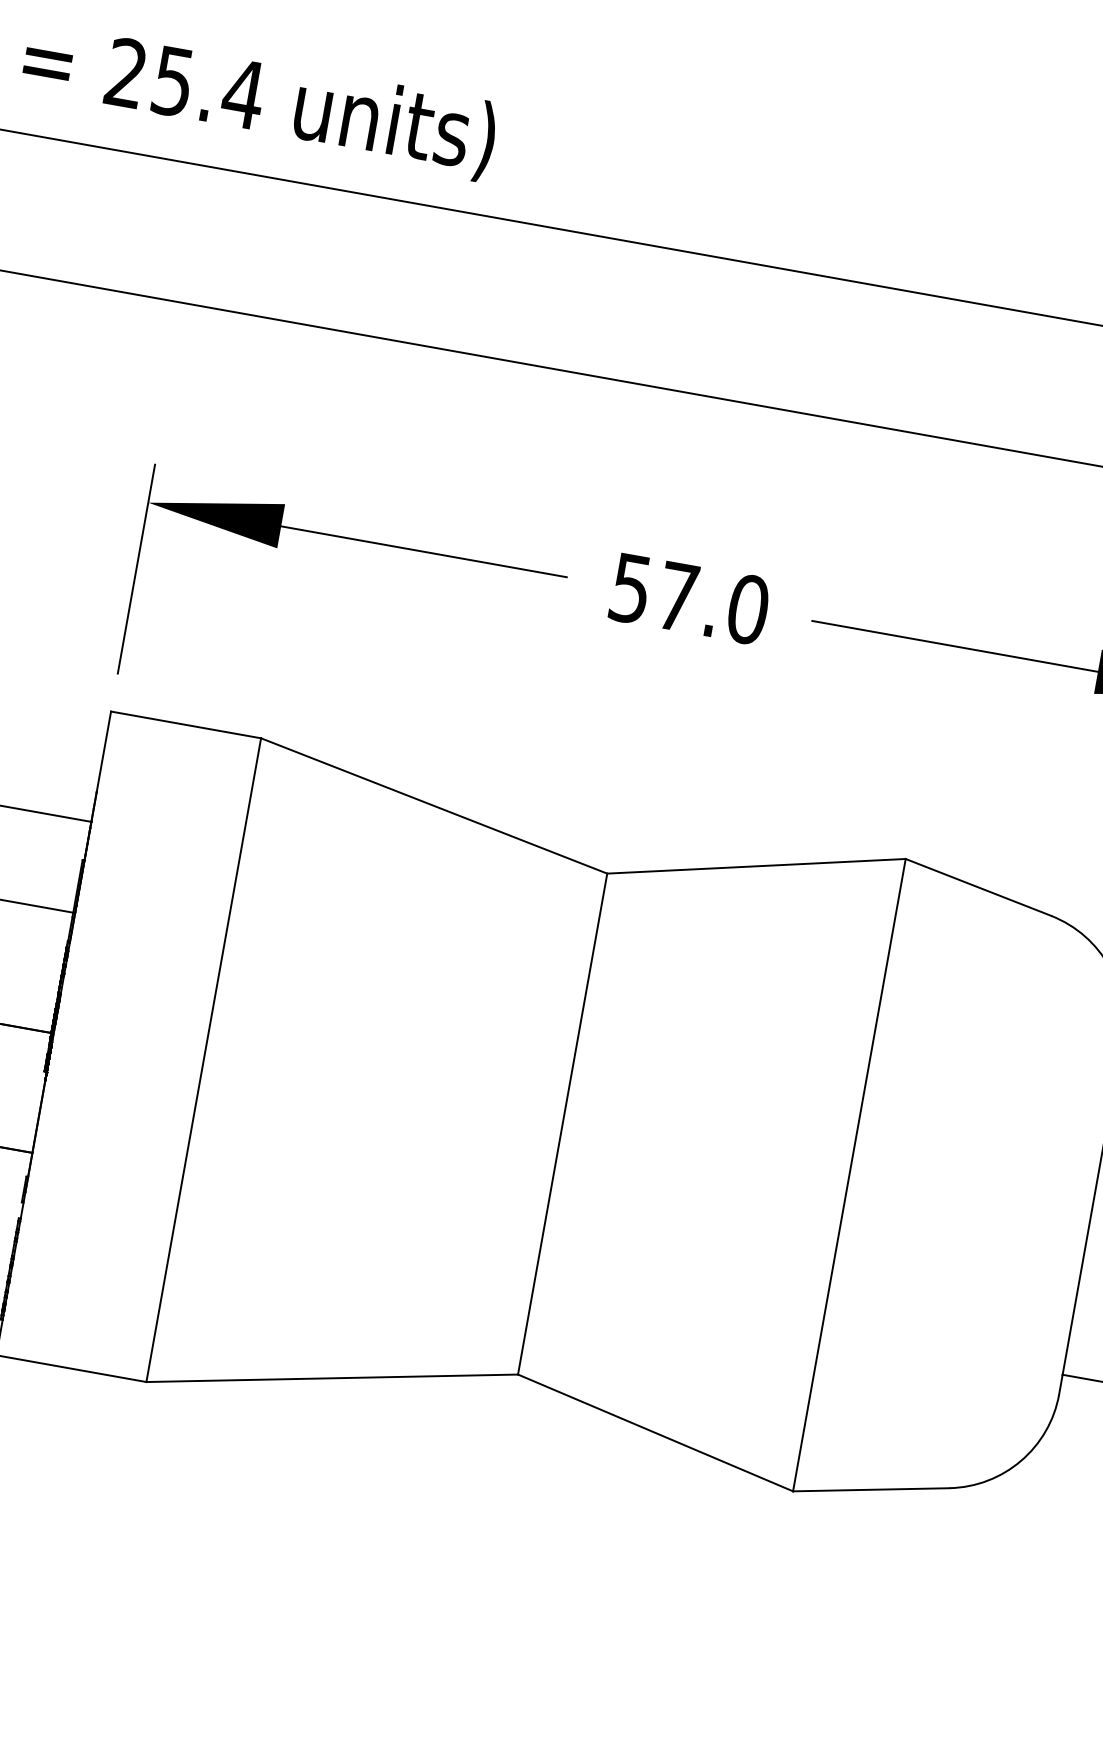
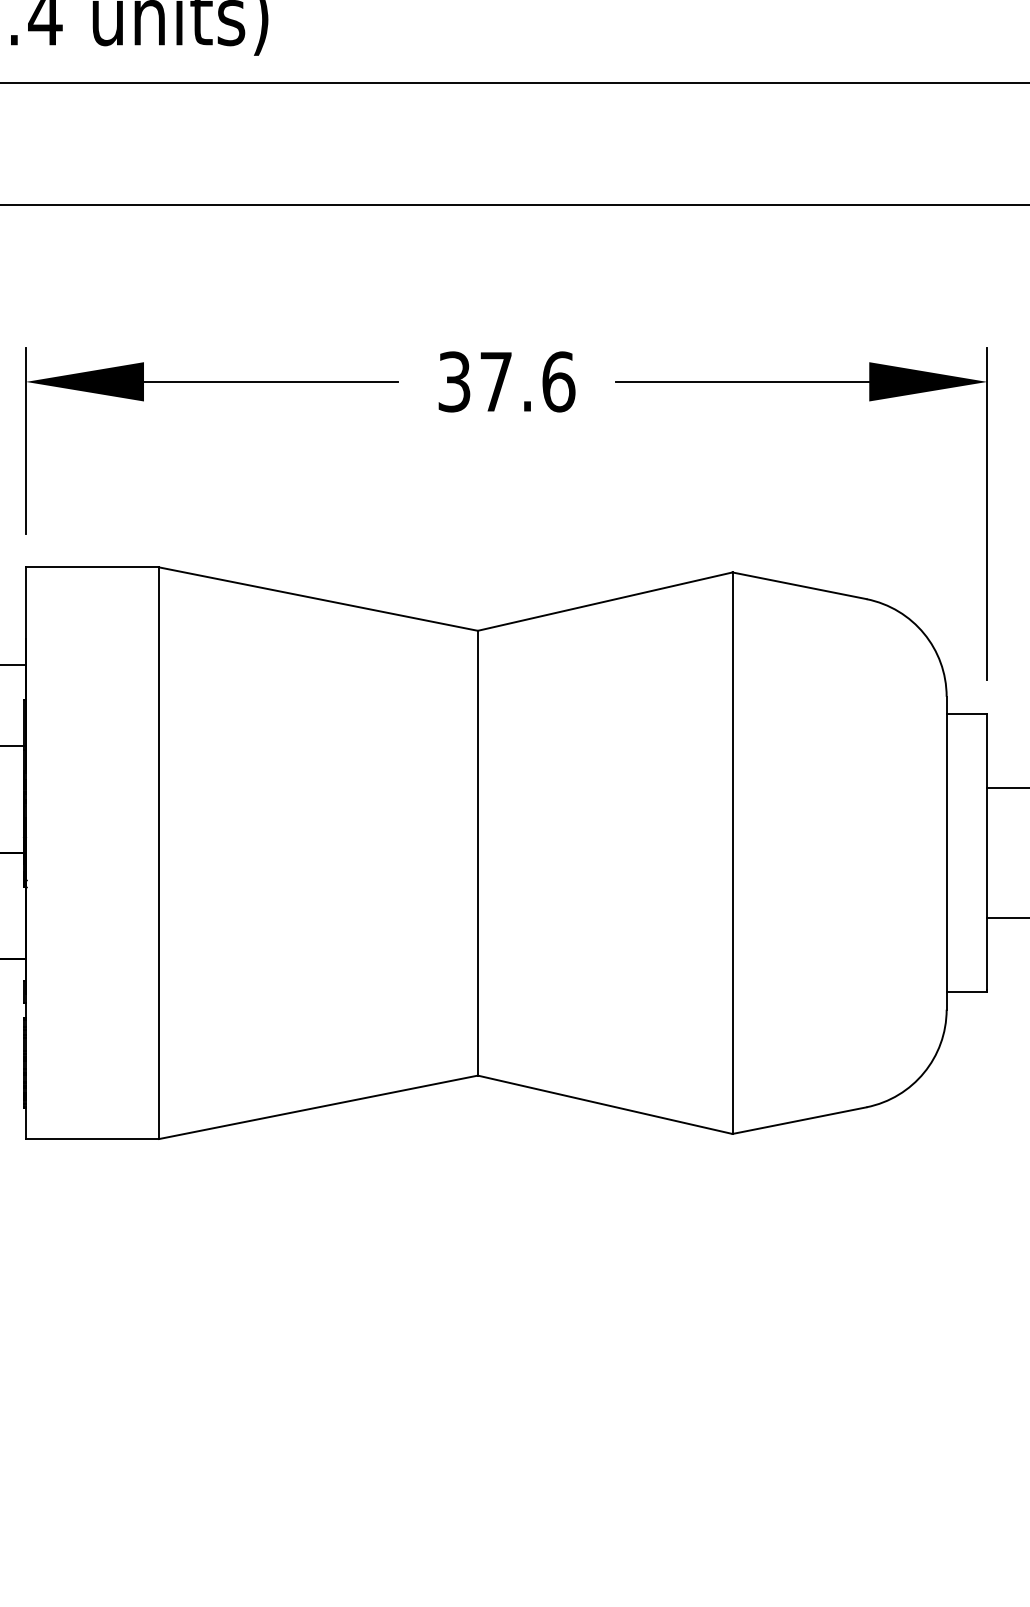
text: (690, 598) -> (507, 381), 57.0 -> 37.6

